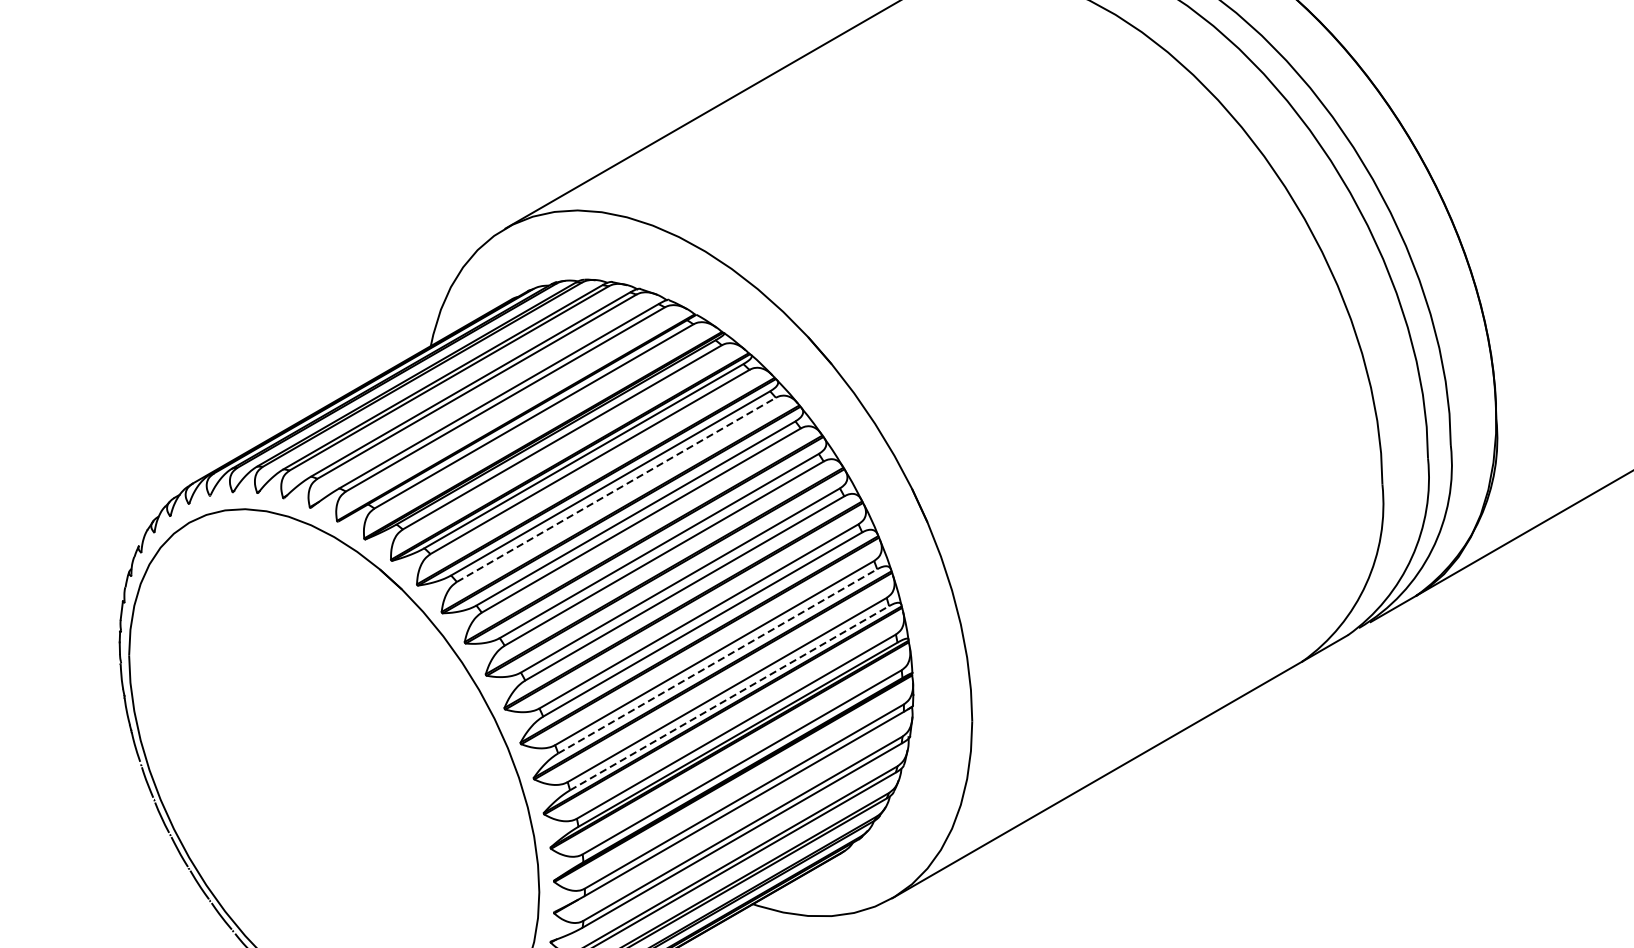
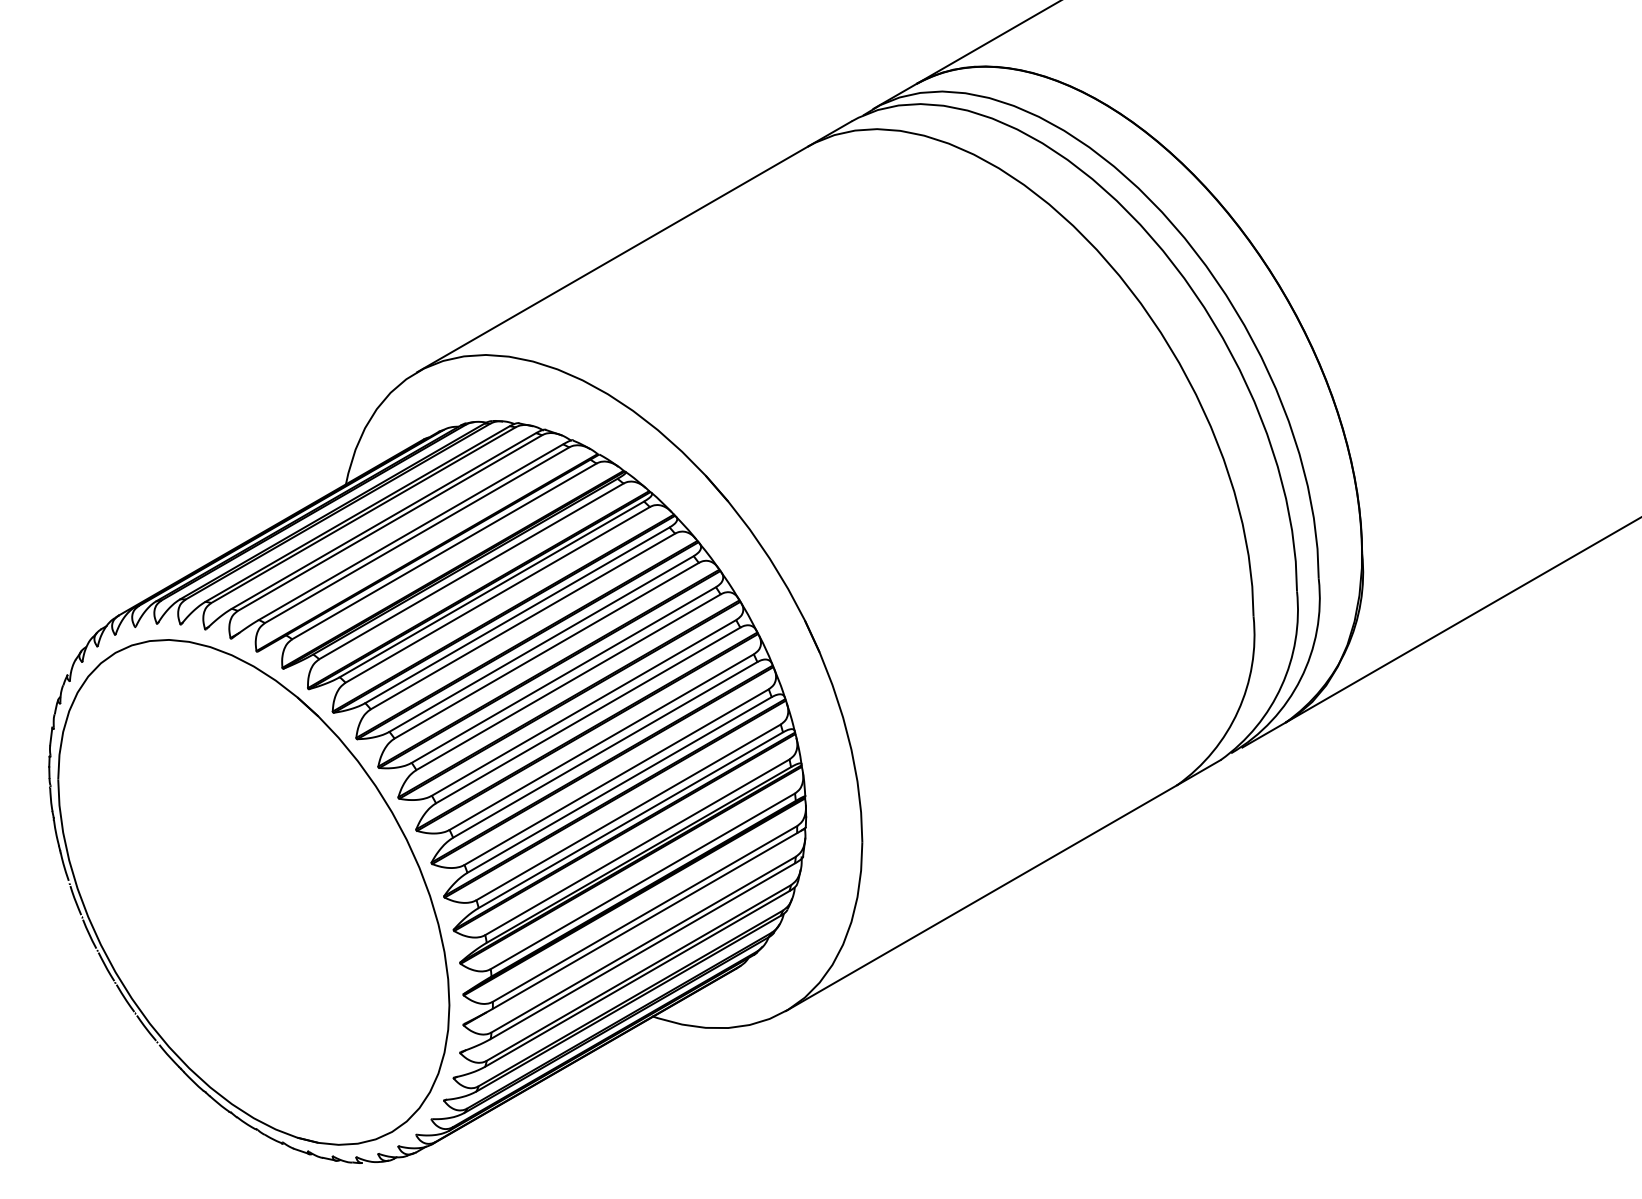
line: (615, 489) -> (522, 621), dashed -> solid
line: (717, 660) -> (619, 784), dashed -> solid
line: (729, 698) -> (630, 820), dashed -> solid

